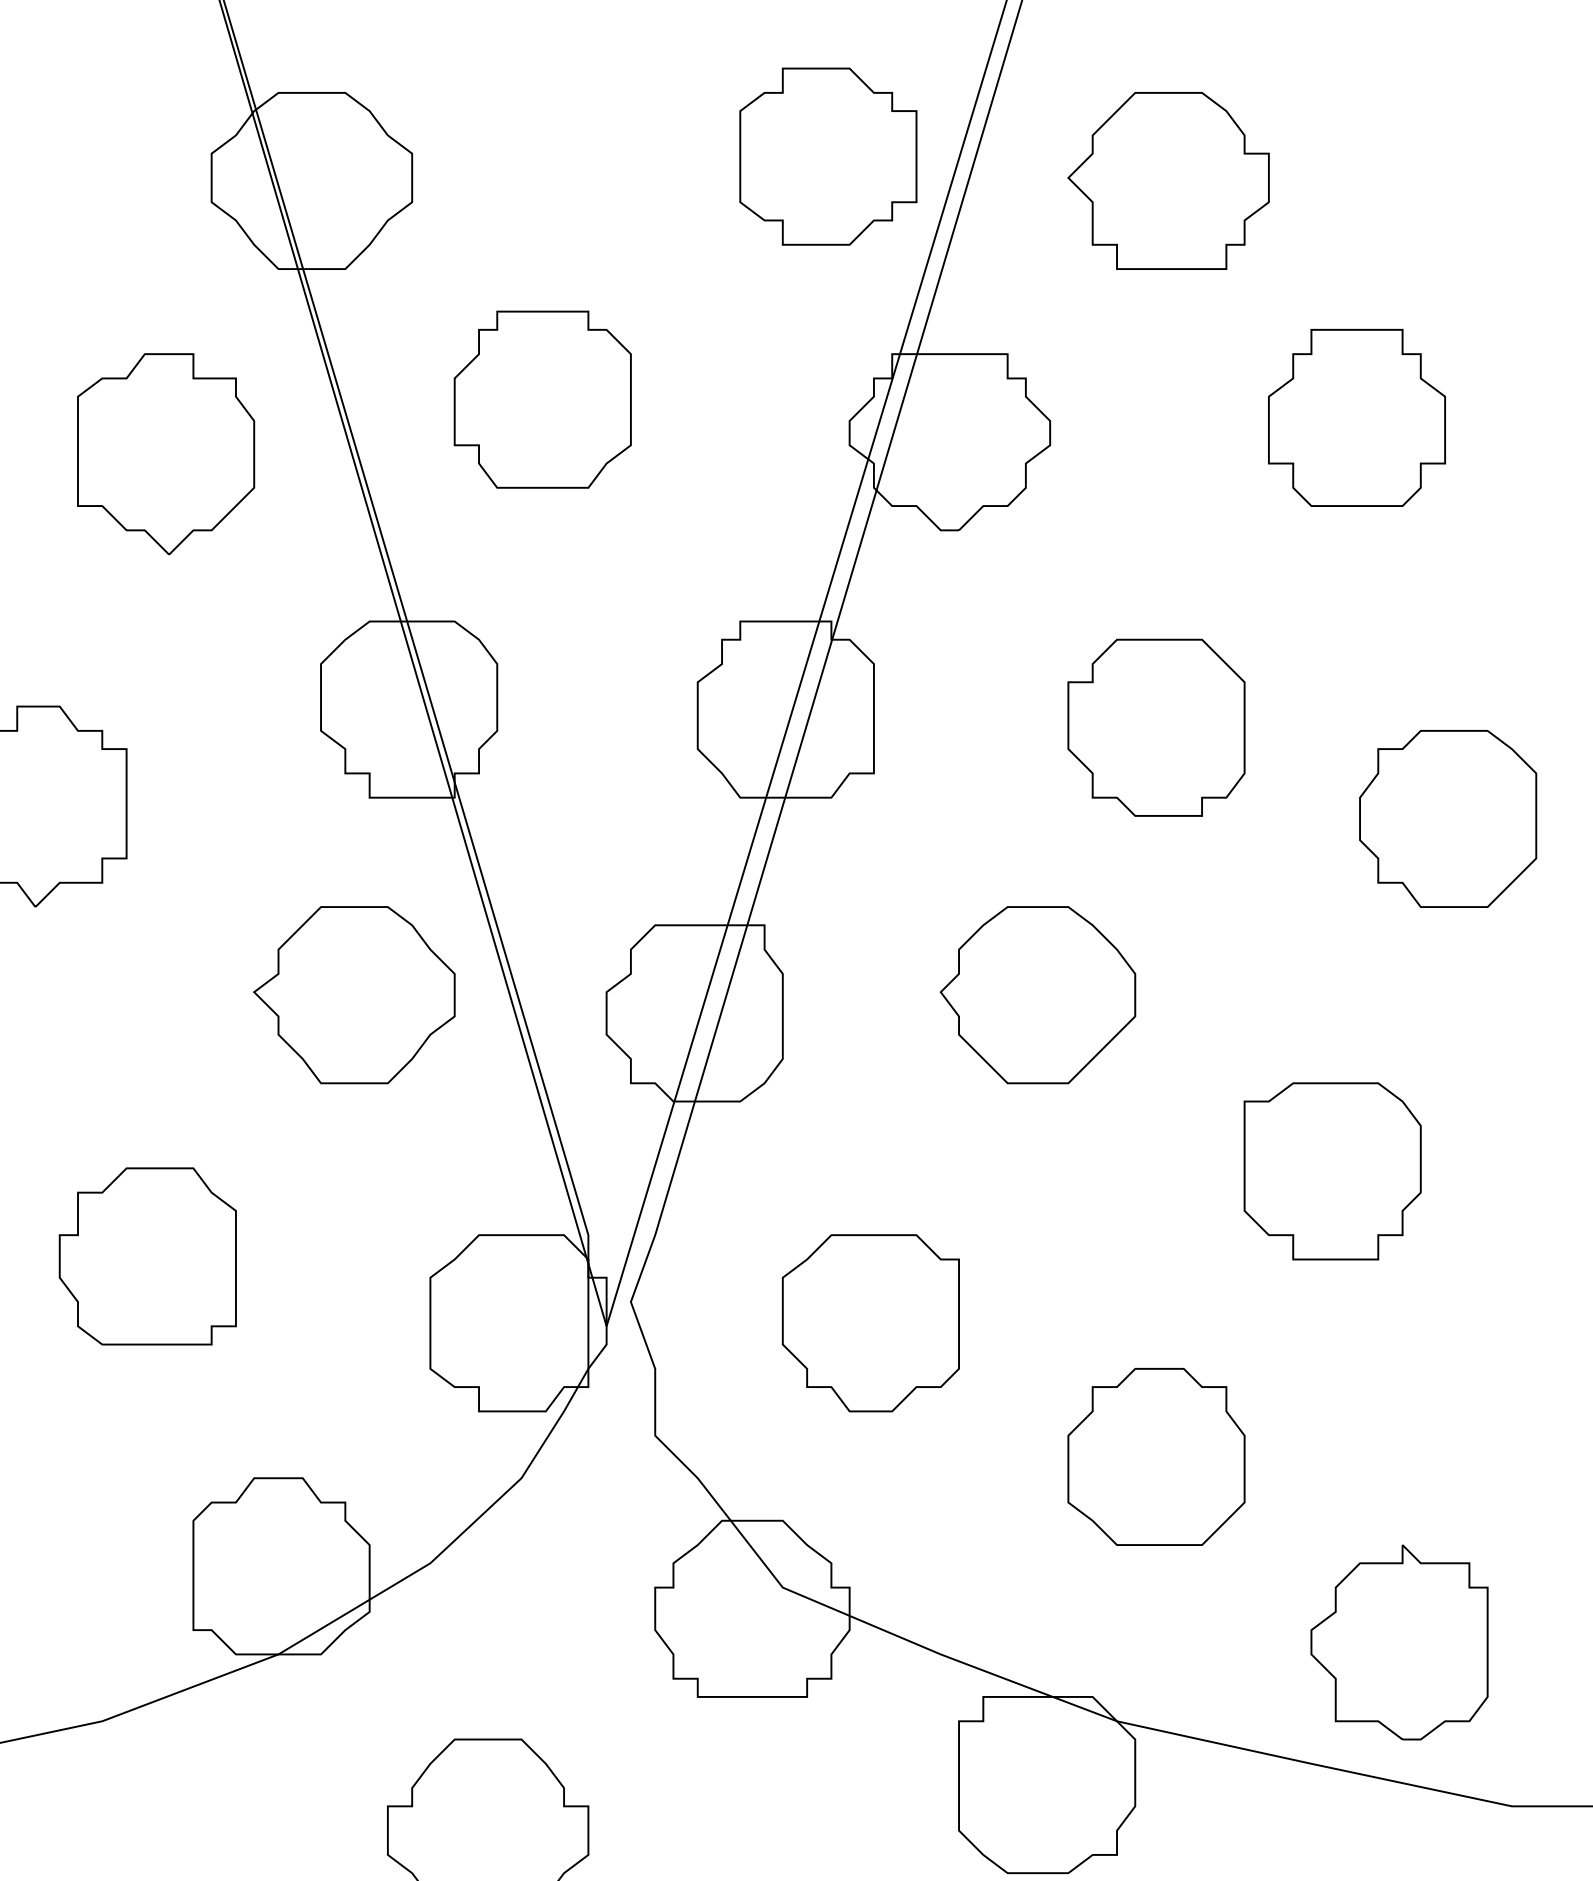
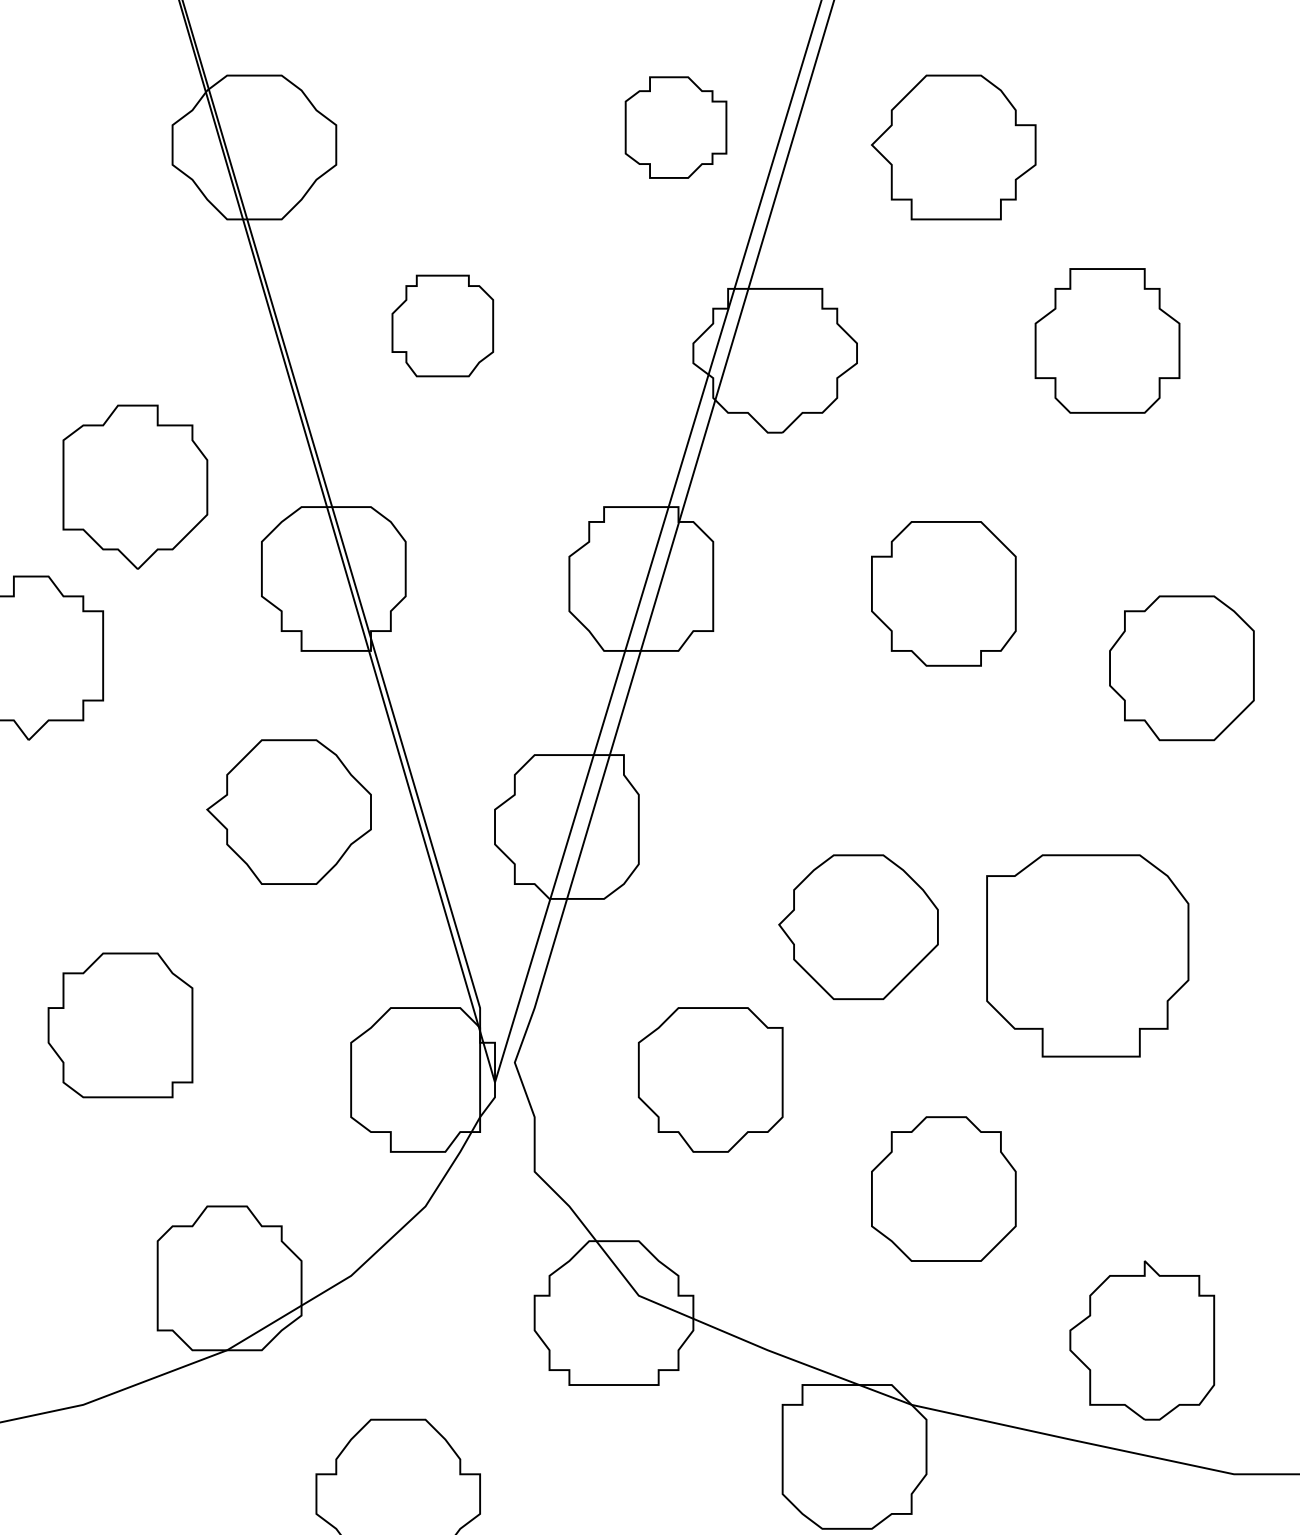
part: (828, 156) -> (676, 127), size x0.7
part: (542, 399) -> (442, 325), size x0.7
part: (166, 454) -> (135, 487), moved
part: (1037, 995) -> (858, 927), moved
part: (1332, 1171) -> (1087, 956), size x1.4

